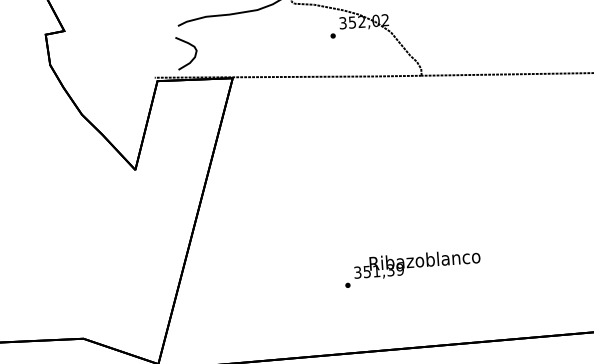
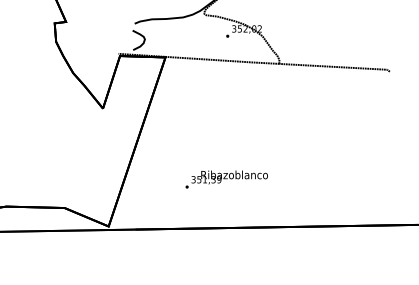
text: (412, 268) -> (226, 179), moved

